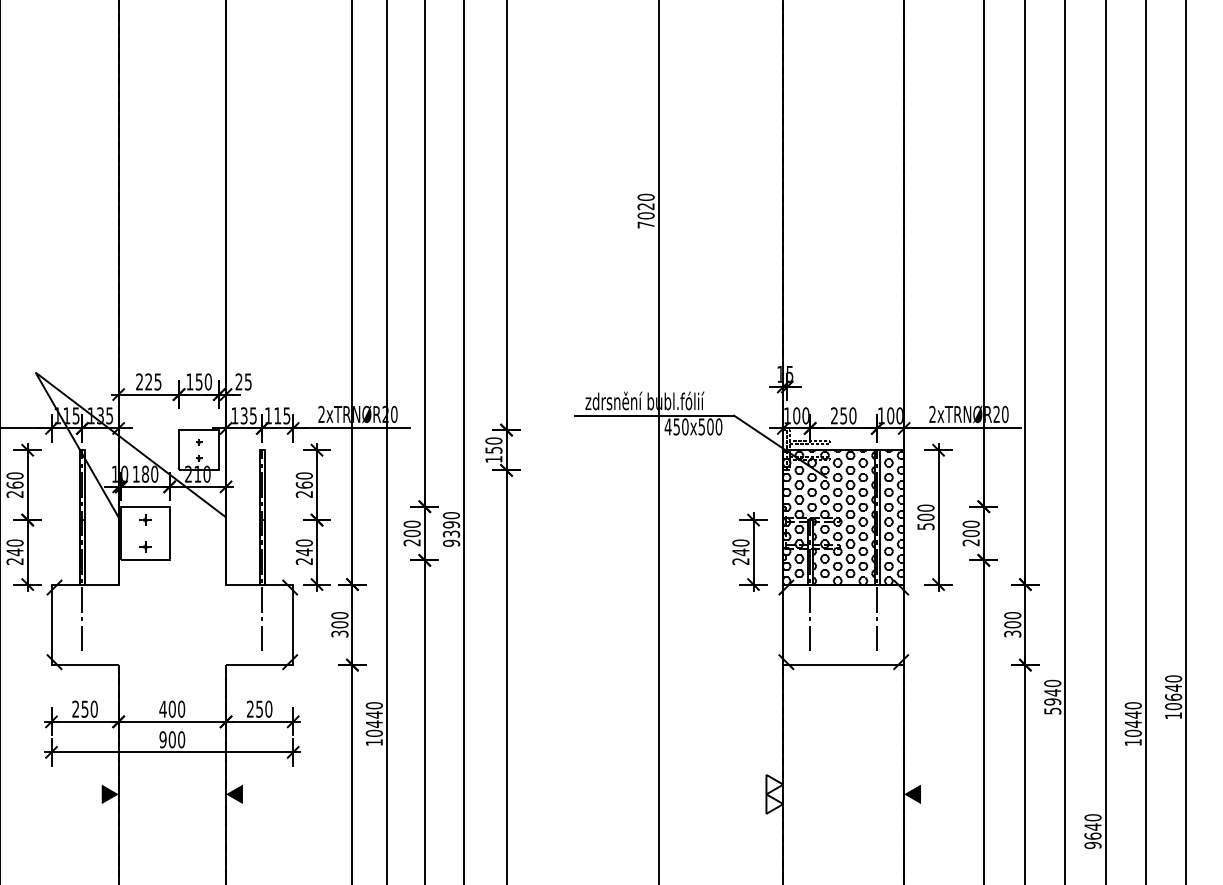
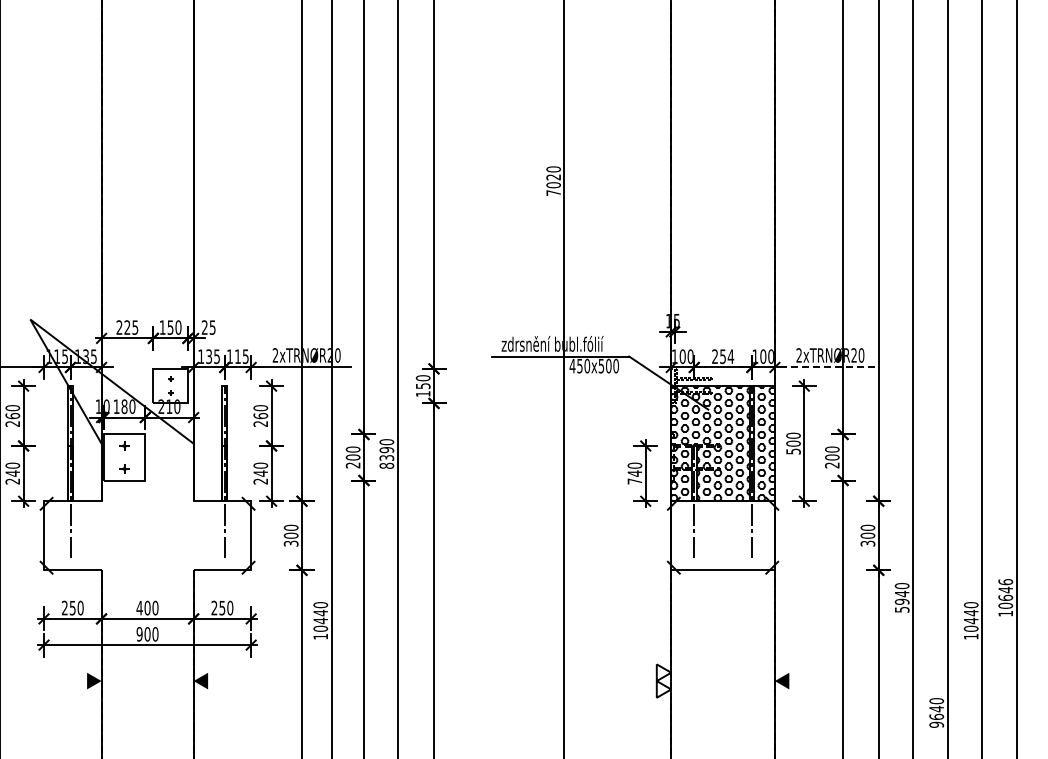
text: (852, 415) -> (730, 356), 250 -> 254
line: (962, 428) -> (824, 367), solid -> dashed
text: (451, 542) -> (386, 465), 9390 -> 8390
text: (740, 561) -> (634, 481), 240 -> 740
text: (1173, 678) -> (1005, 581), 10640 -> 10646

